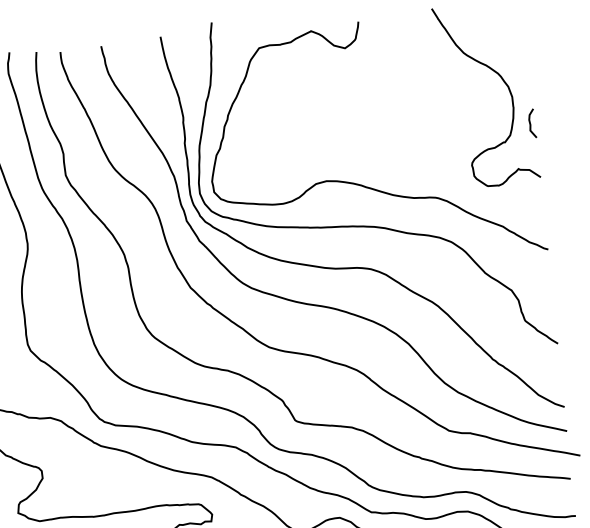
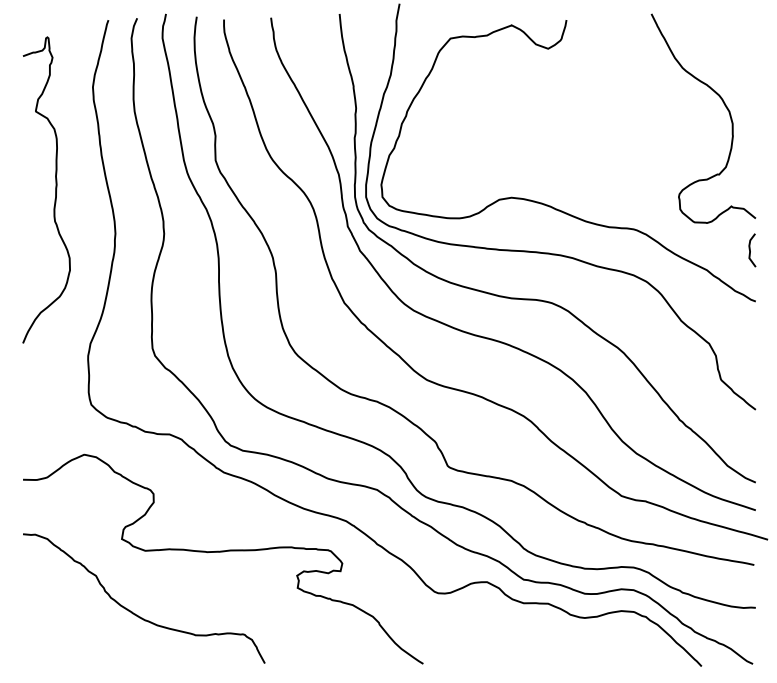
curve: (530, 123) -> (750, 250), moved

